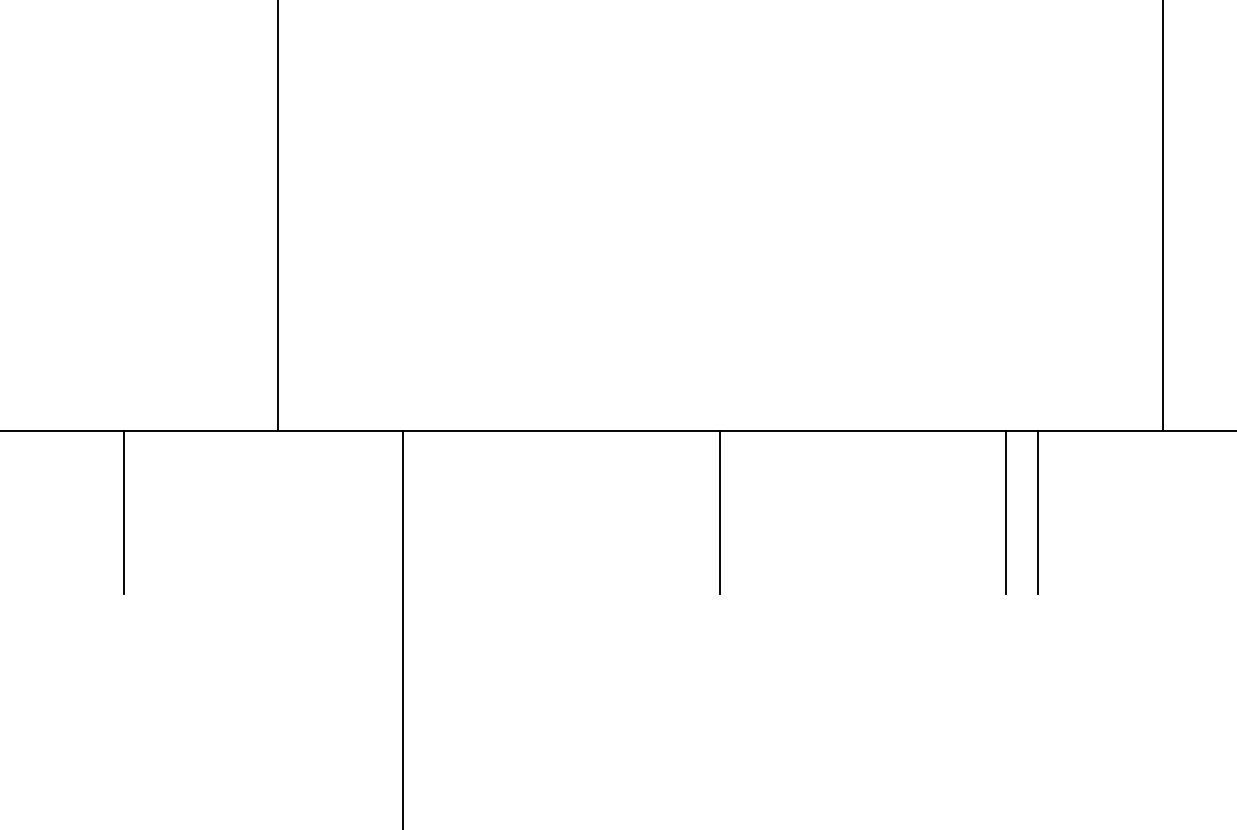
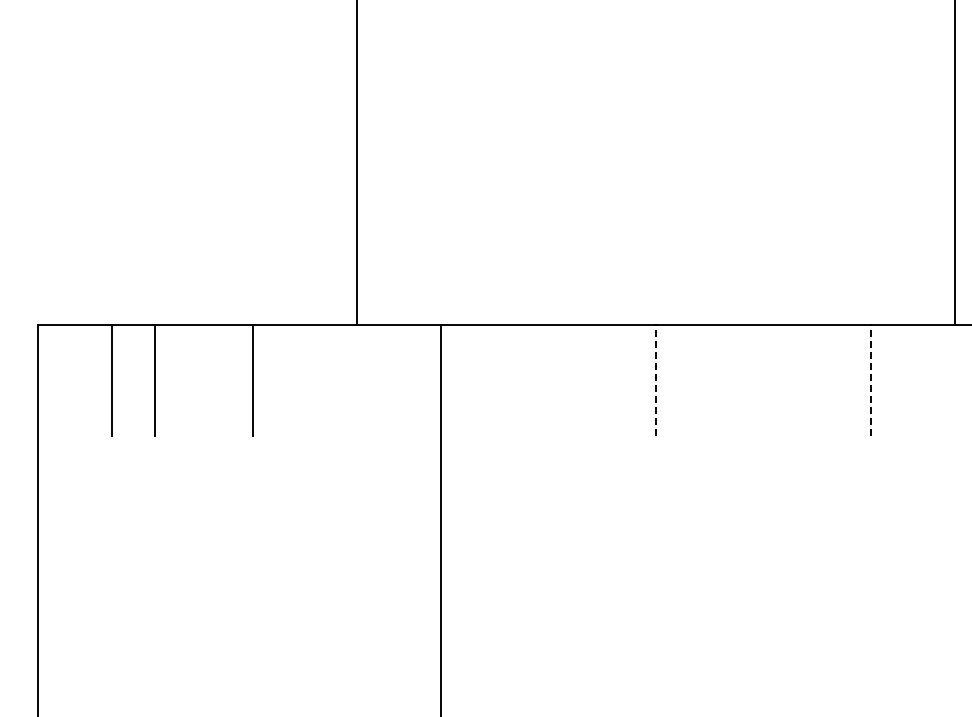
line: (719, 512) -> (655, 380), solid -> dashed
line: (1004, 512) -> (848, 380), removed
line: (1037, 512) -> (870, 380), solid -> dashed

